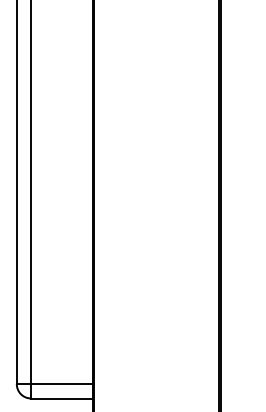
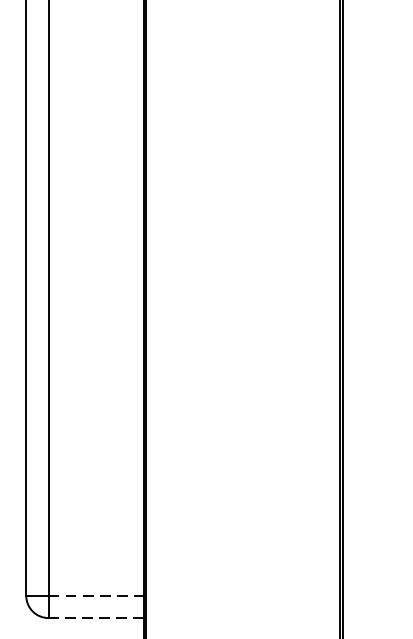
line: (61, 384) -> (95, 596), solid -> dashed
line: (61, 398) -> (95, 618), solid -> dashed

